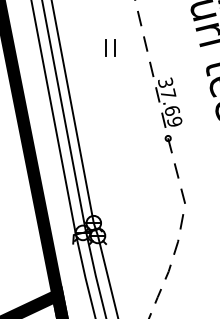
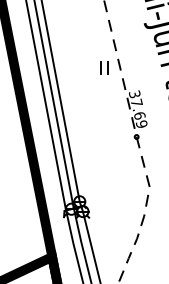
part: (110, 47) -> (104, 67), moved

